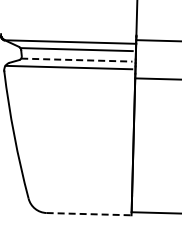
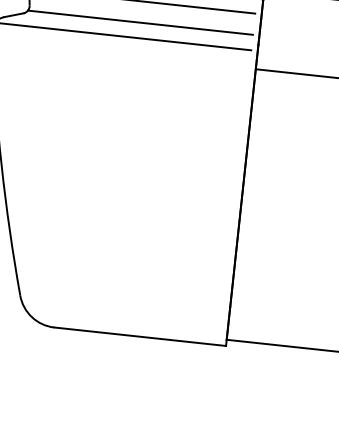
line: (76, 60) -> (139, 23), dashed -> solid
line: (89, 214) -> (140, 337), dashed -> solid

